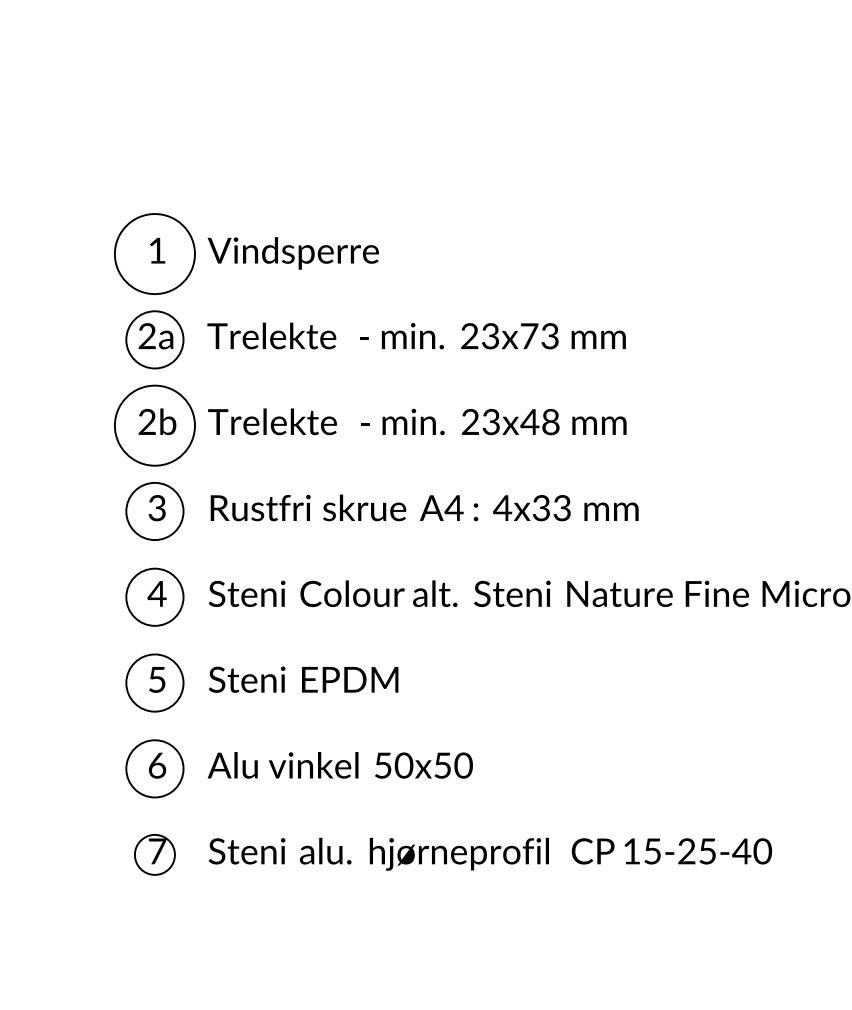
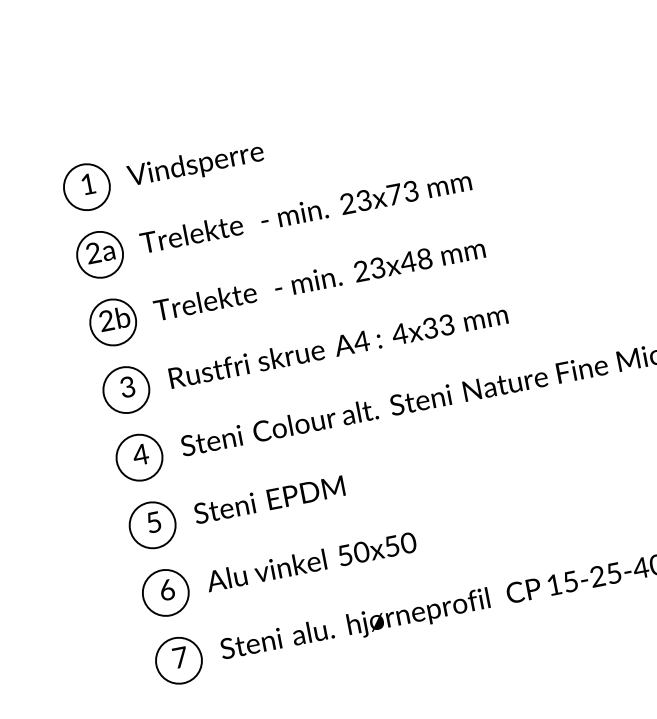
circle: (154, 253) -> (86, 186), size x0.71
circle: (154, 425) -> (112, 322), size x0.71
circle: (154, 854) -> (178, 660), size x1.43

